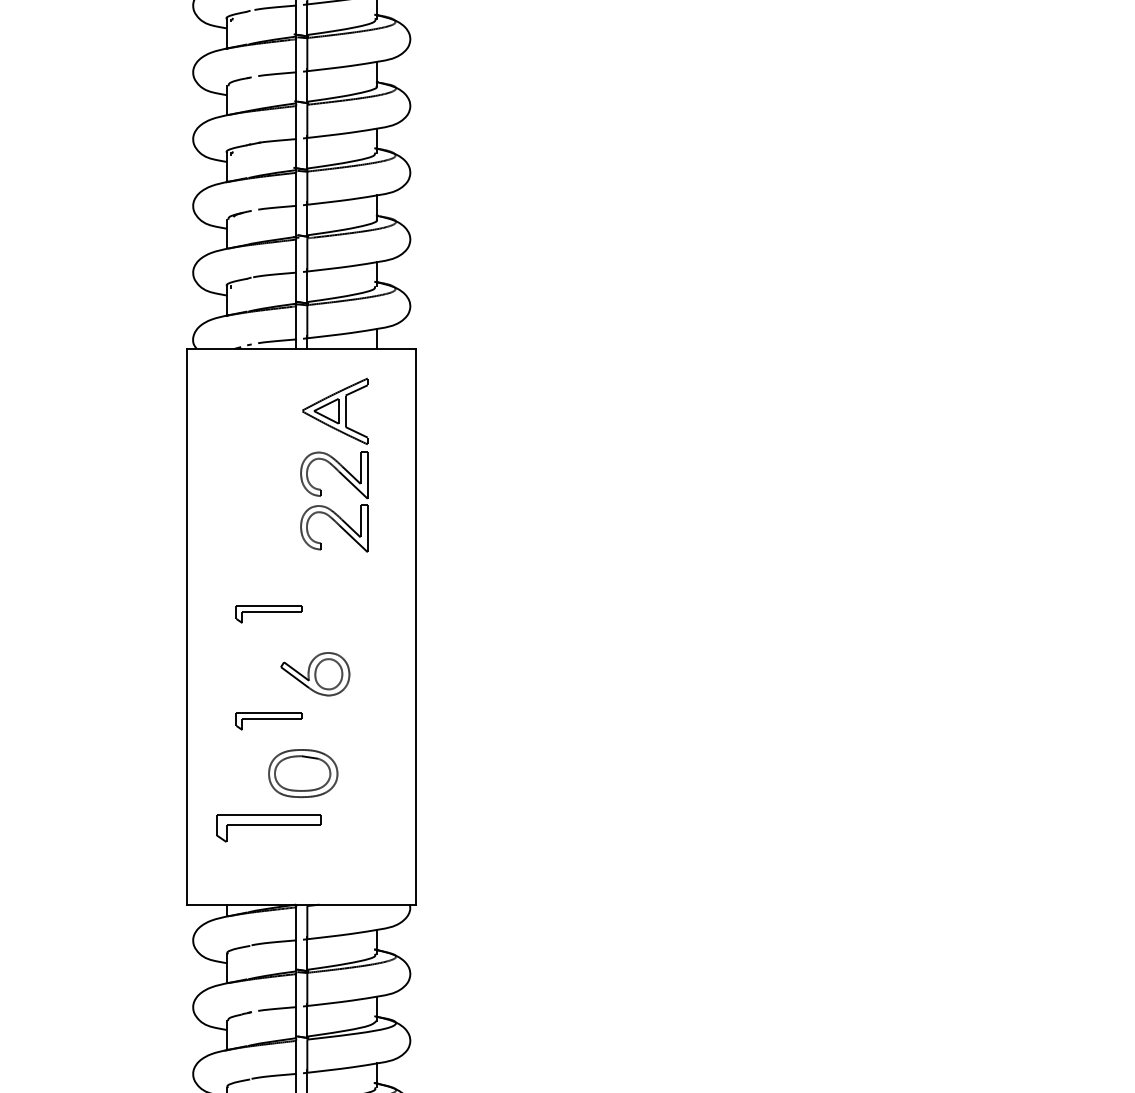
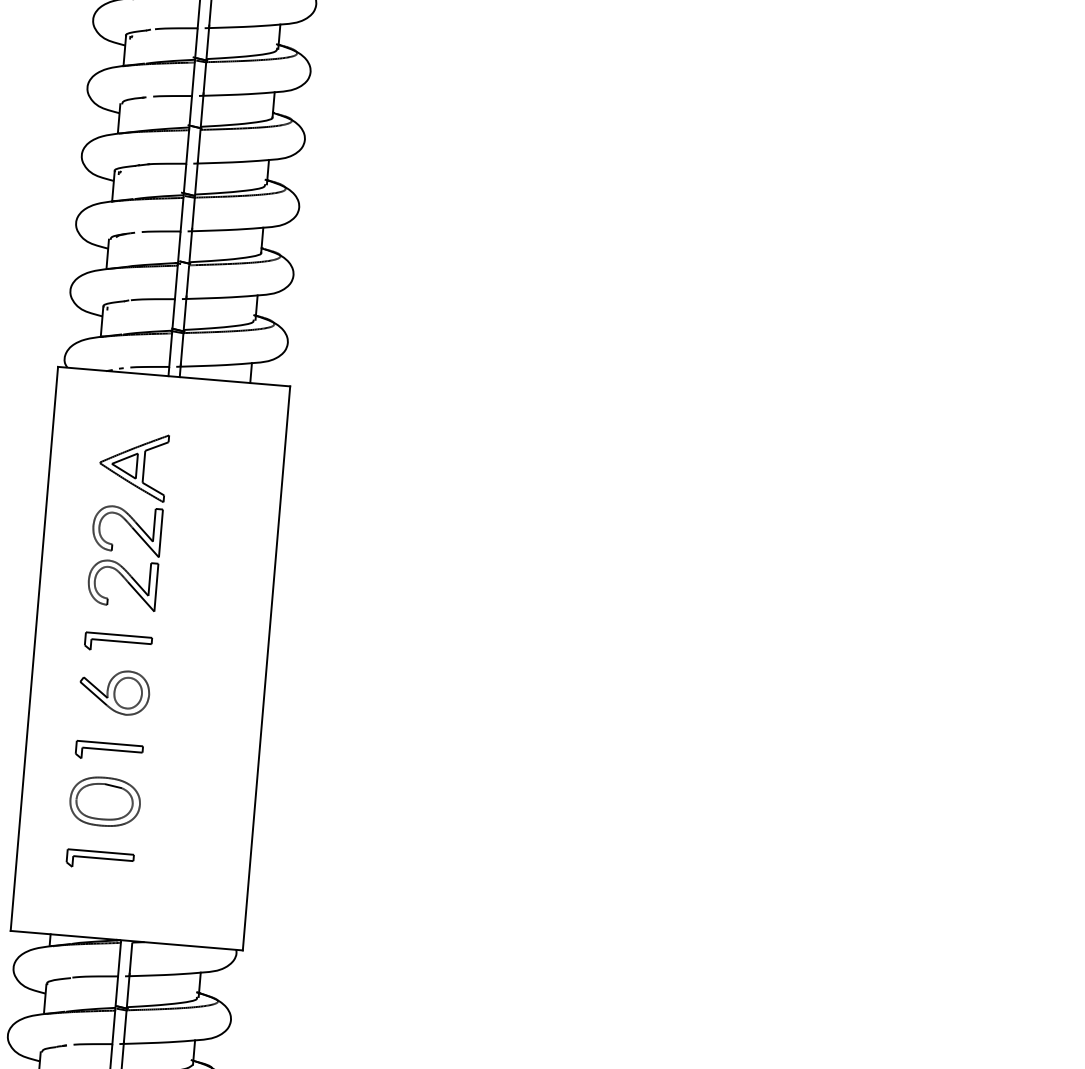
part: (334, 464) -> (128, 519), moved
part: (315, 674) -> (114, 692), moved
part: (303, 773) -> (105, 801), moved
part: (268, 828) -> (99, 860), size x0.62

